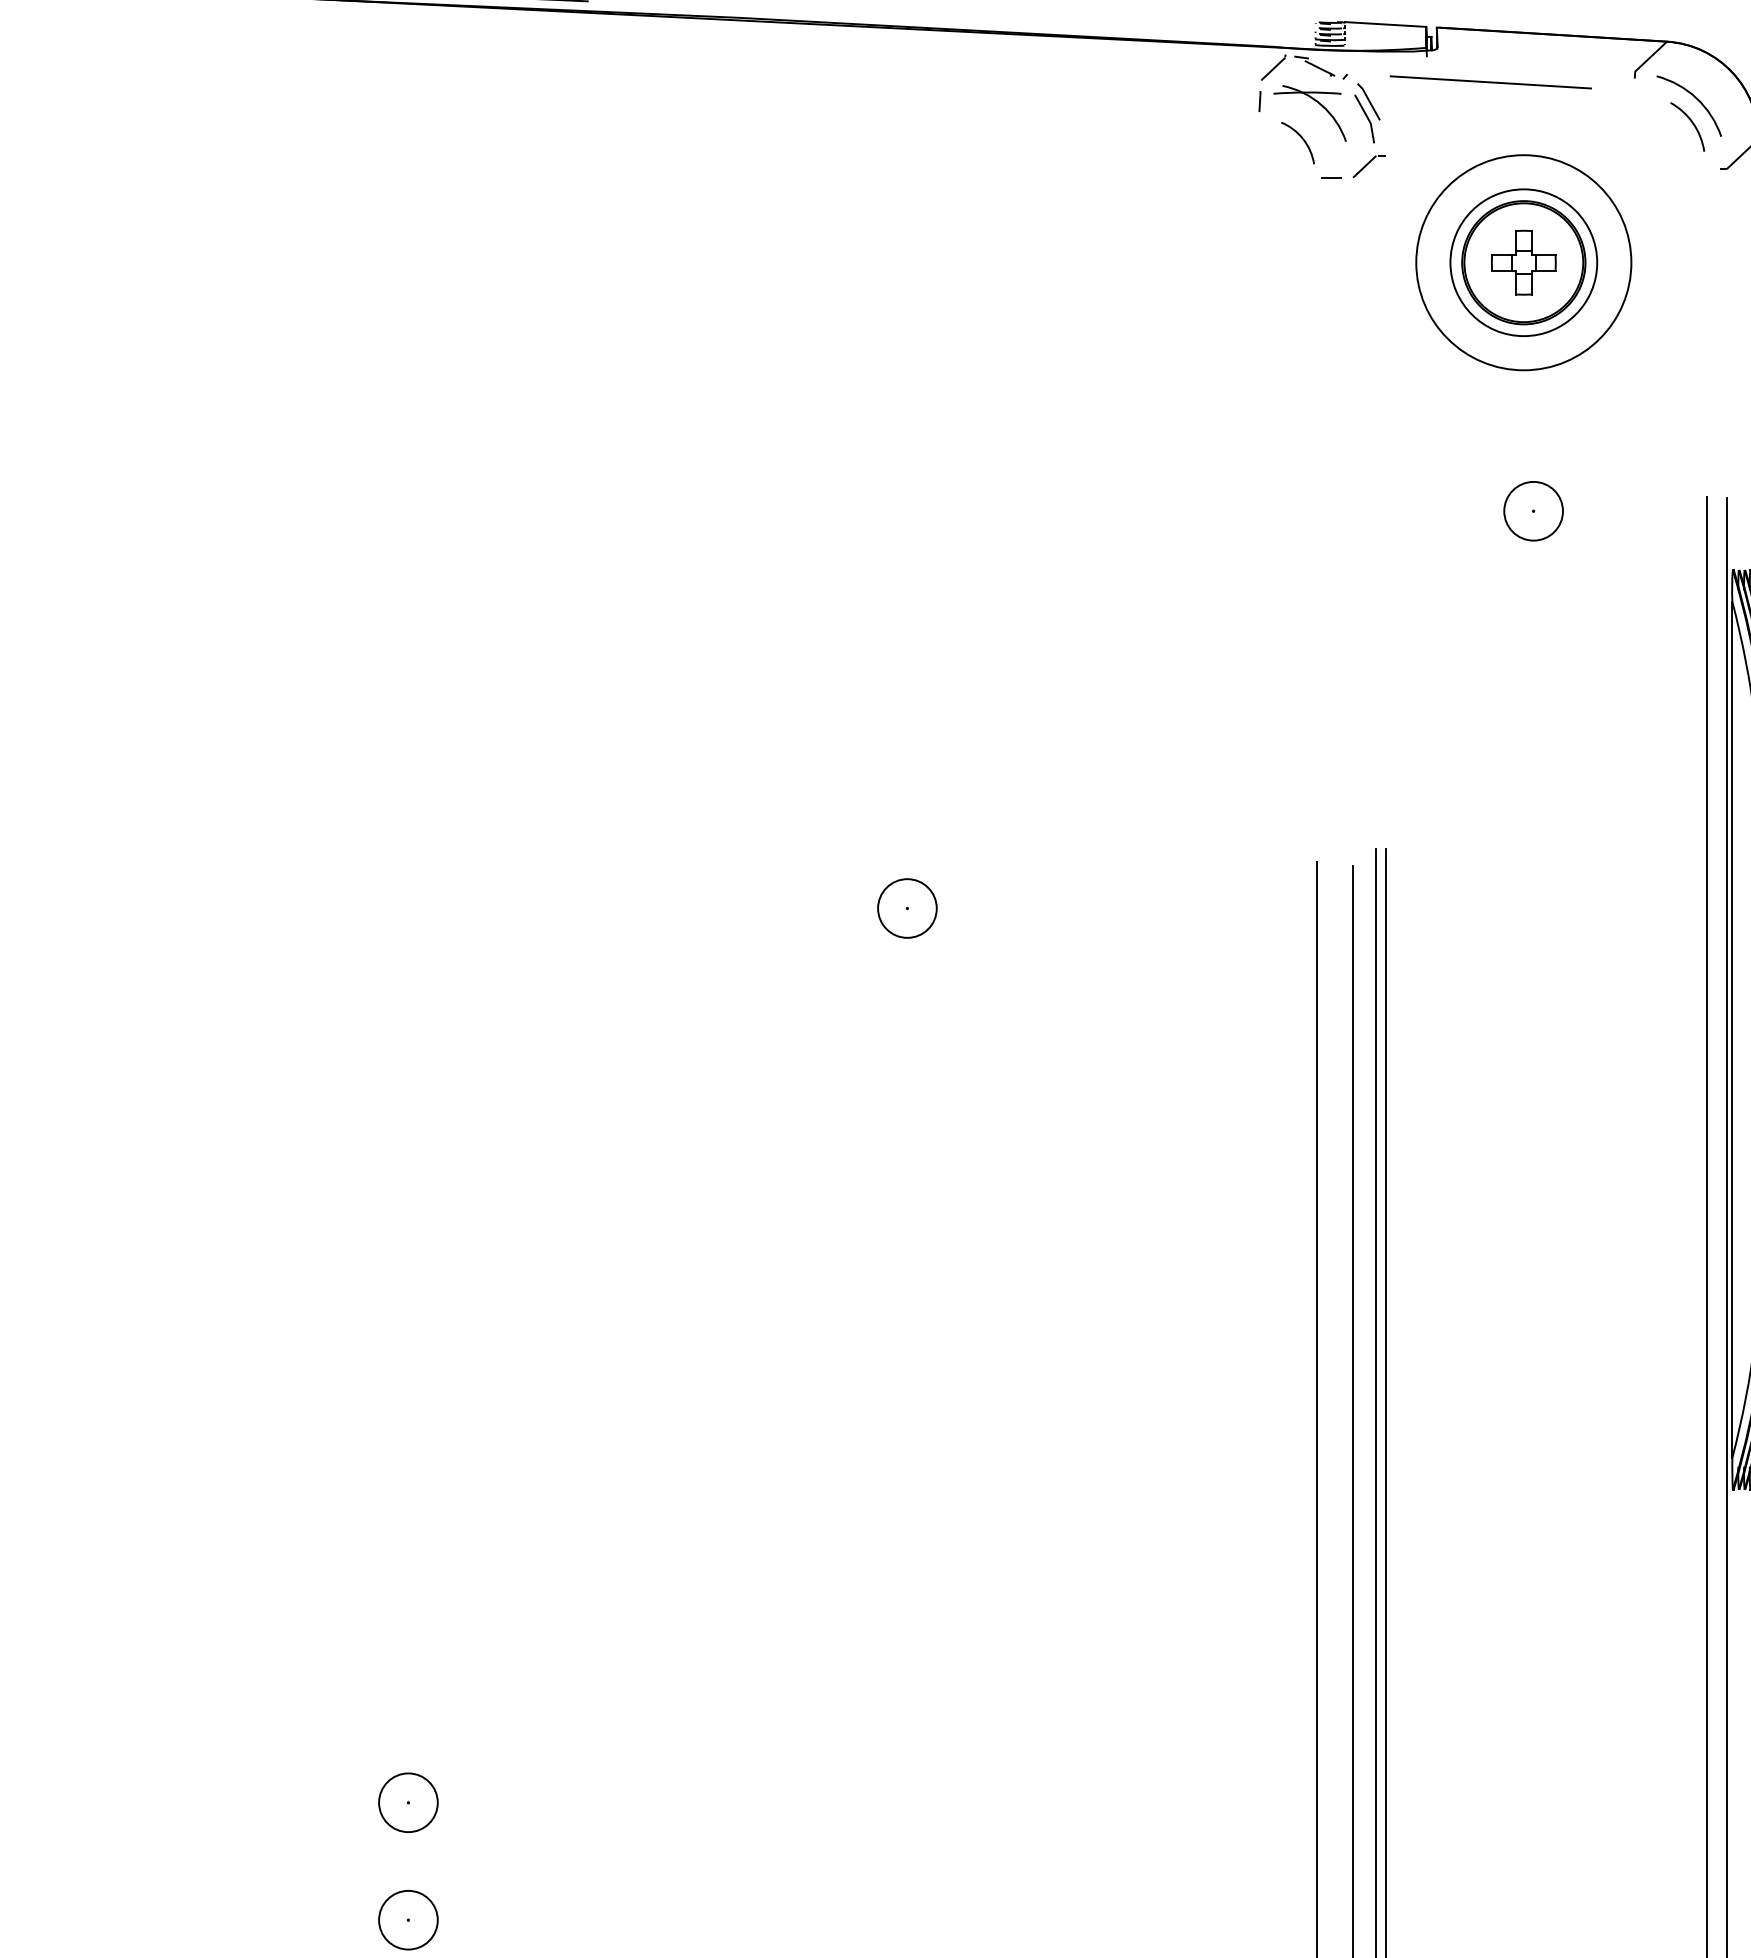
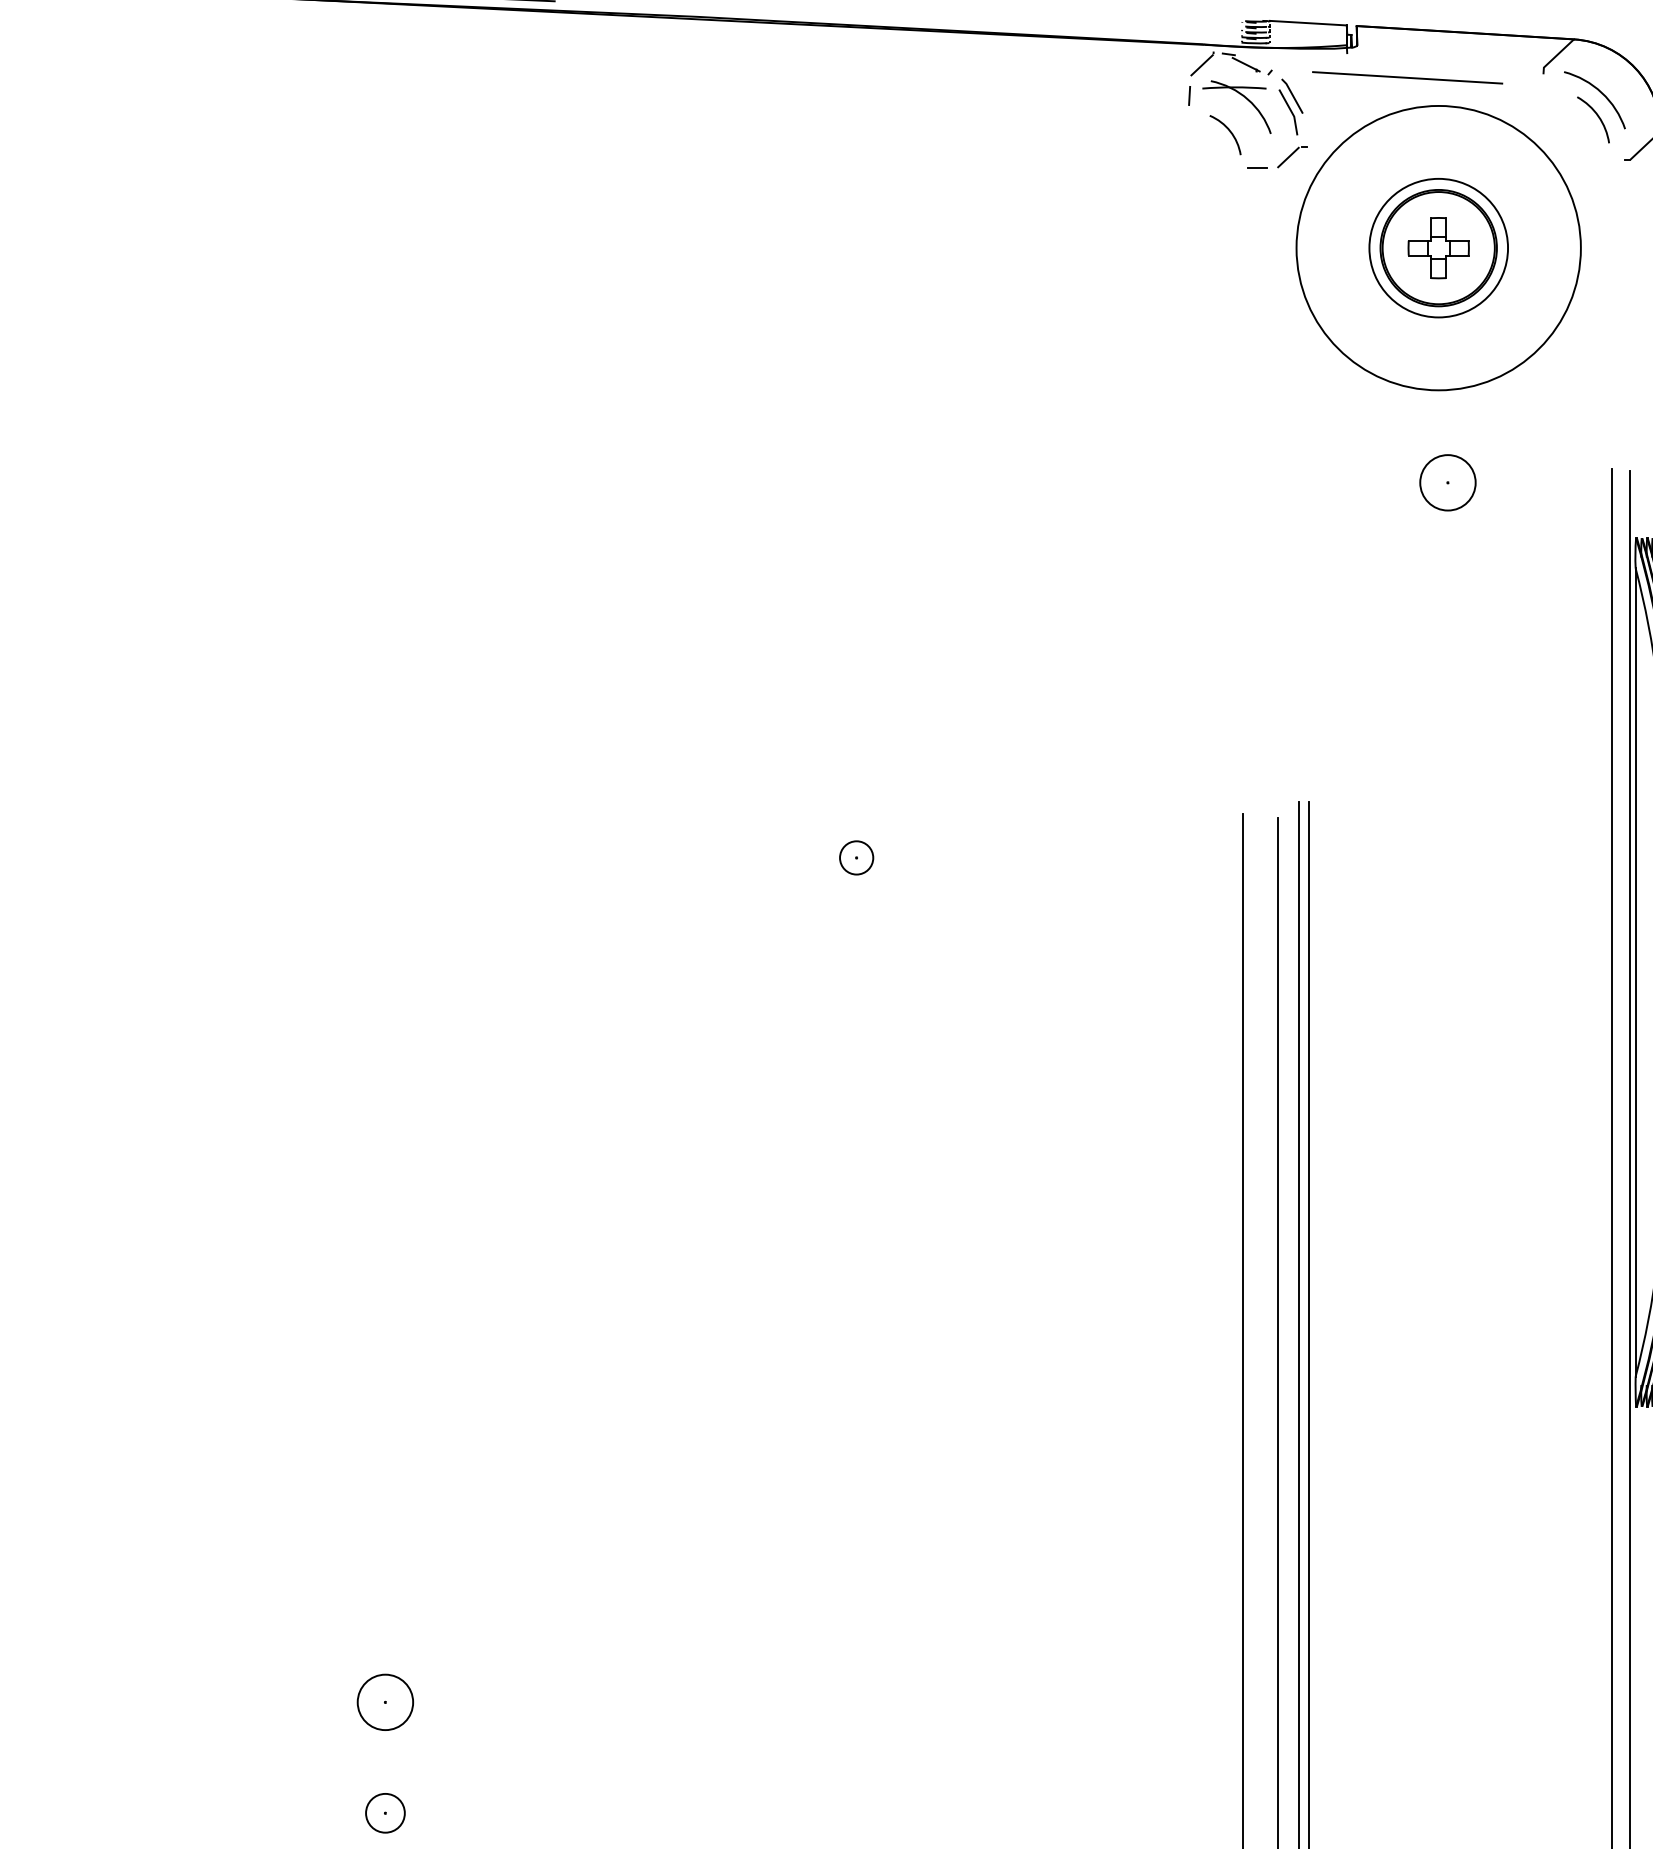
circle: (1523, 262) -> (1438, 247), size x1.4
circle: (907, 908) -> (856, 857), size x0.6
circle: (408, 1919) -> (385, 1812), size x0.7

